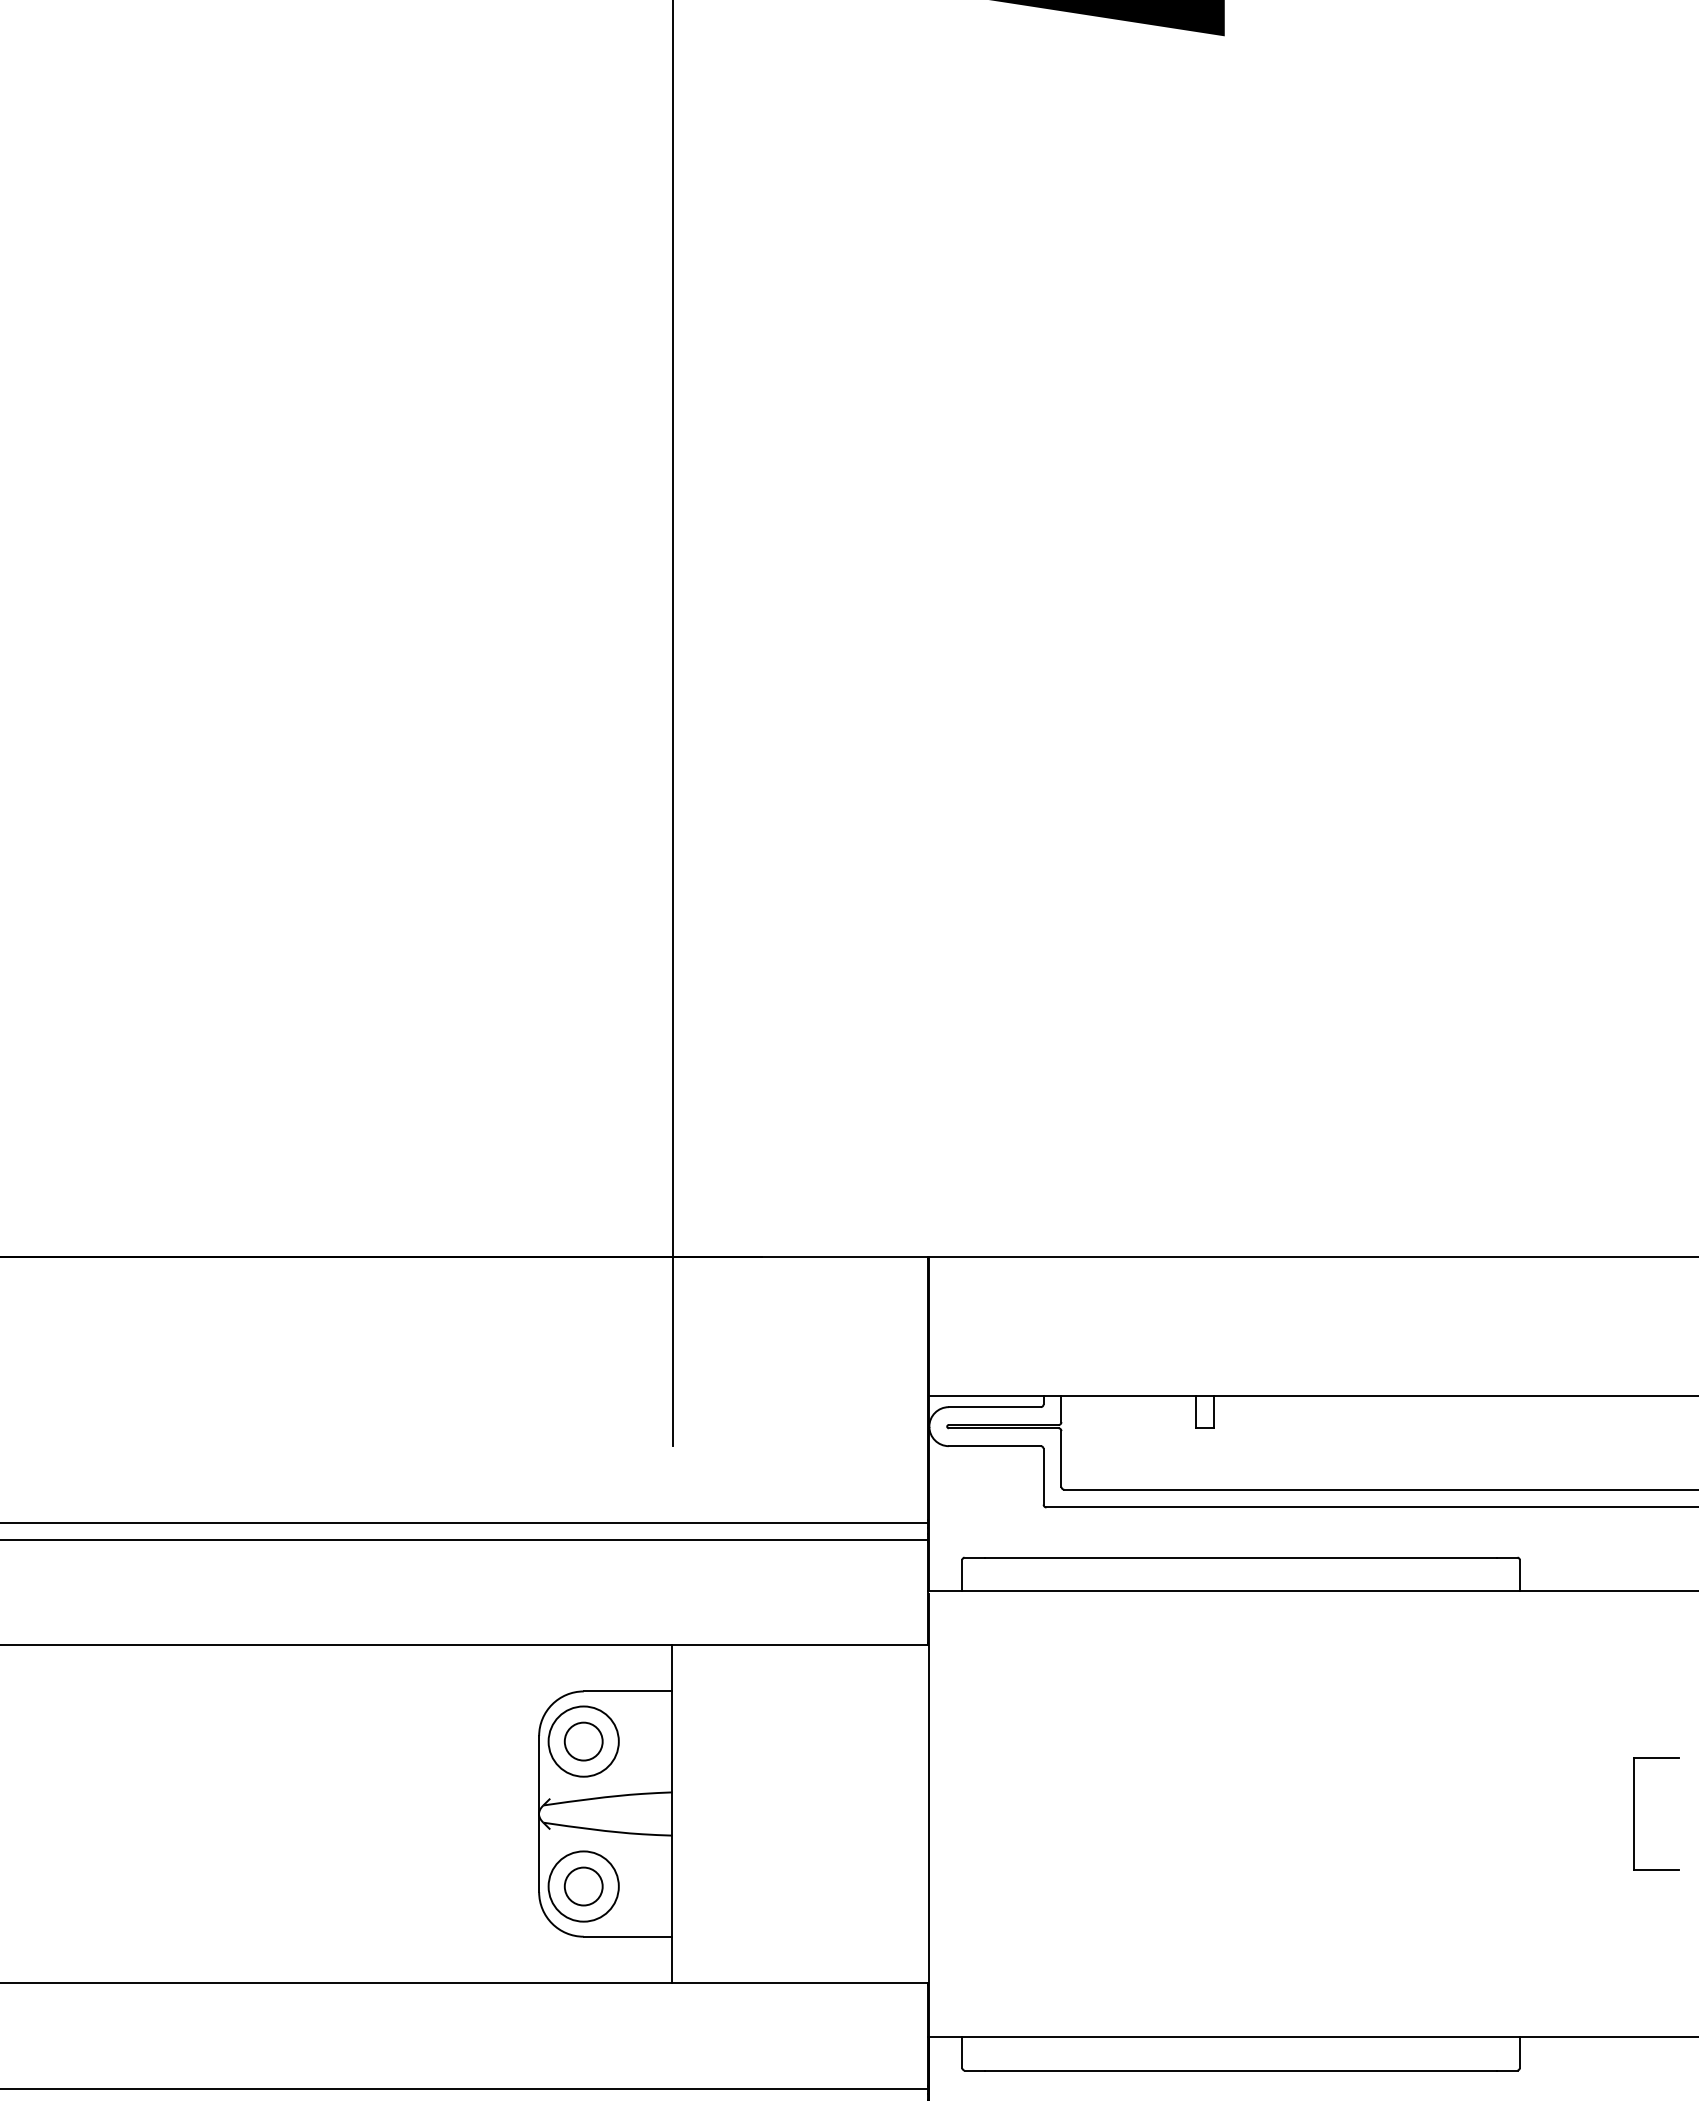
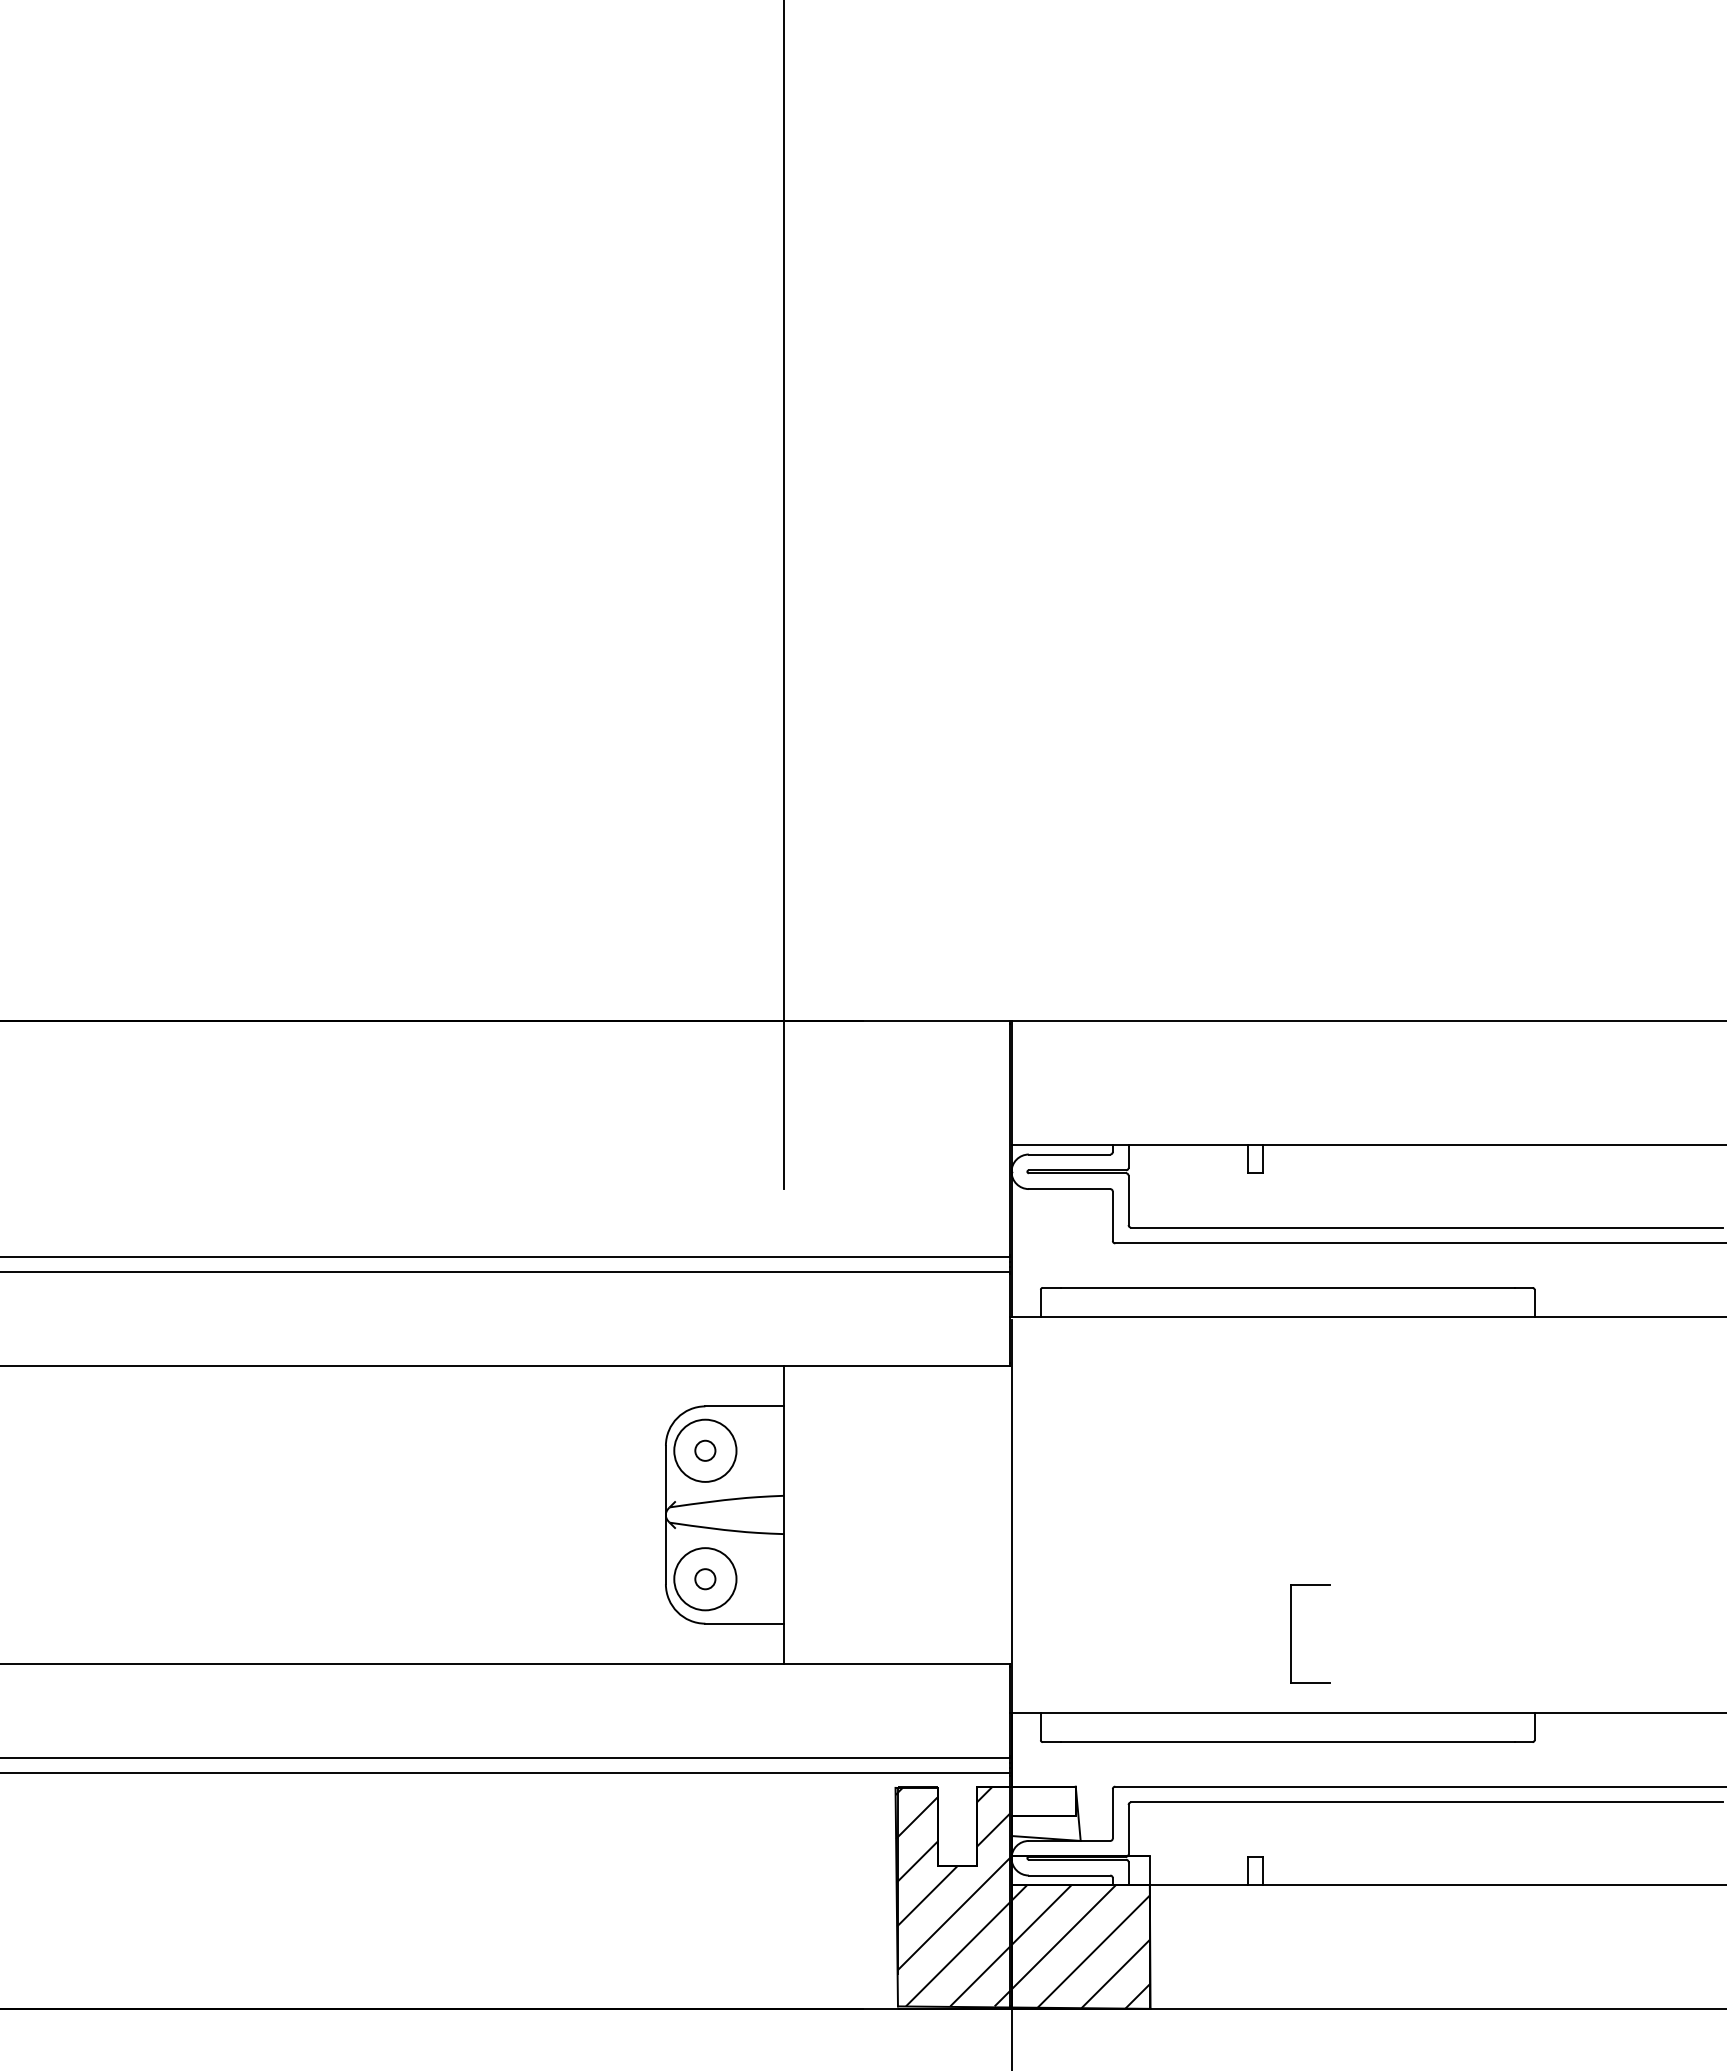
circle: (583, 1741) -> (705, 1450), size x0.6
part: (1634, 1813) -> (1291, 1633), moved
circle: (583, 1886) -> (705, 1579), size x0.6

